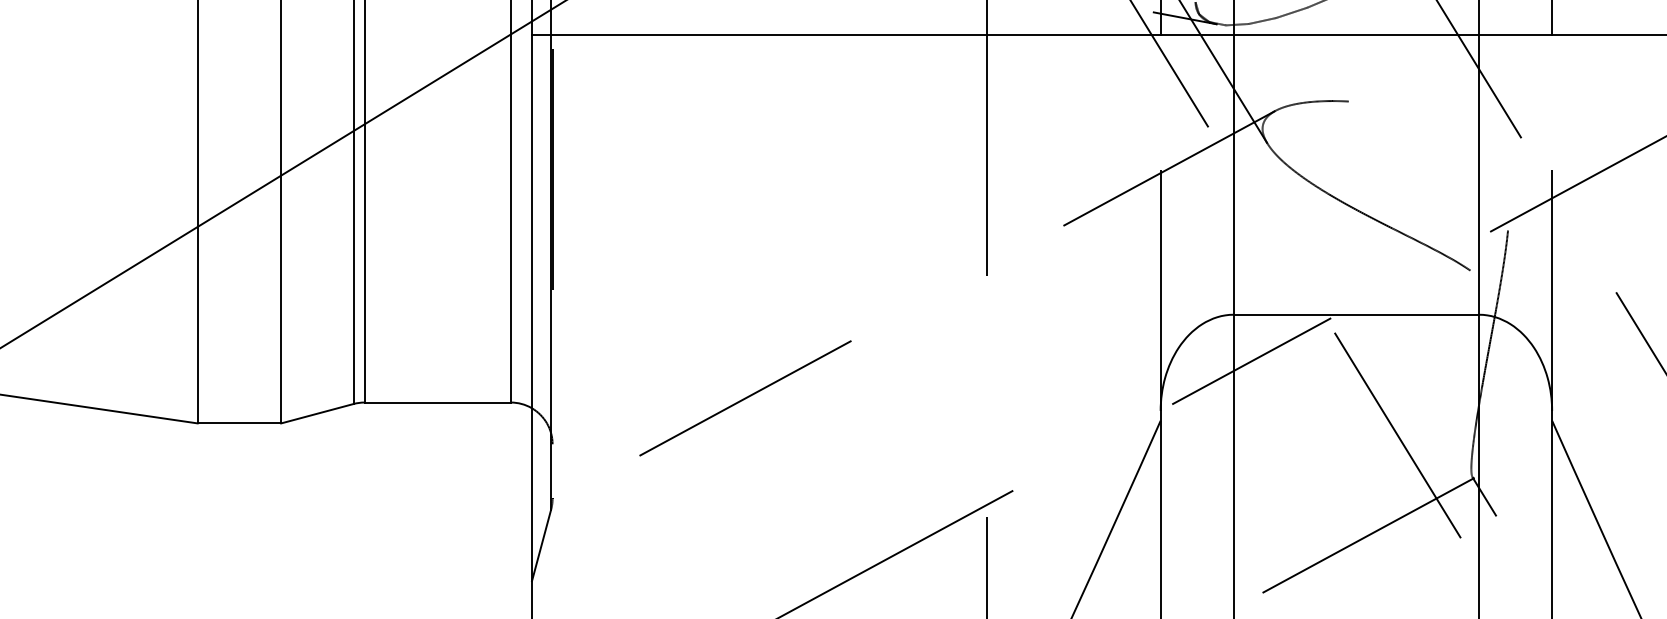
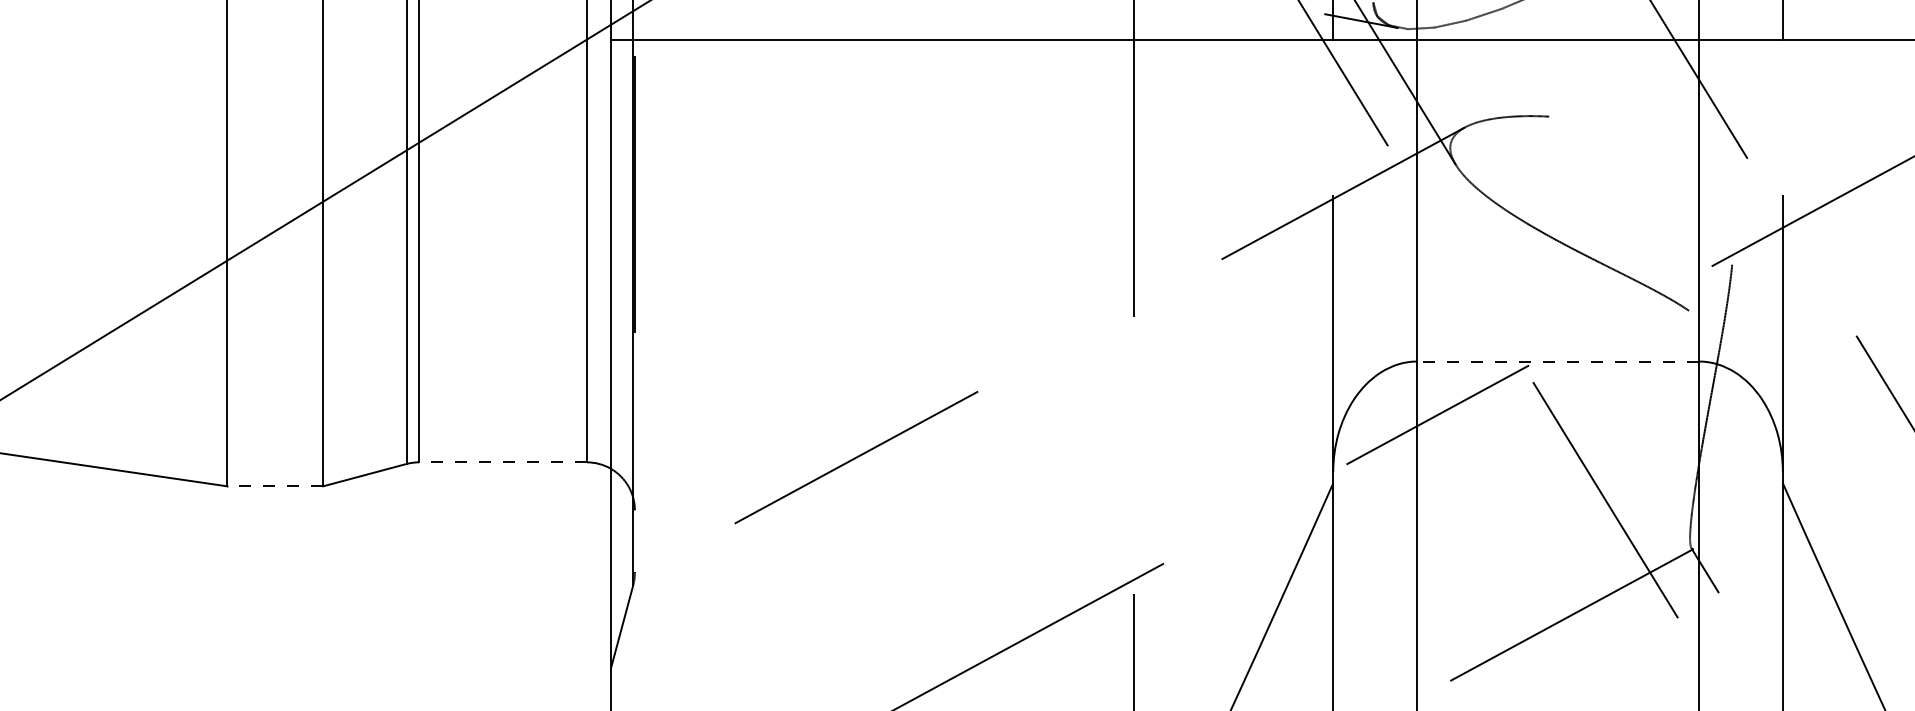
line: (1356, 314) -> (1558, 361), solid -> dashed
line: (437, 402) -> (502, 462), solid -> dashed
line: (239, 423) -> (275, 486), solid -> dashed

